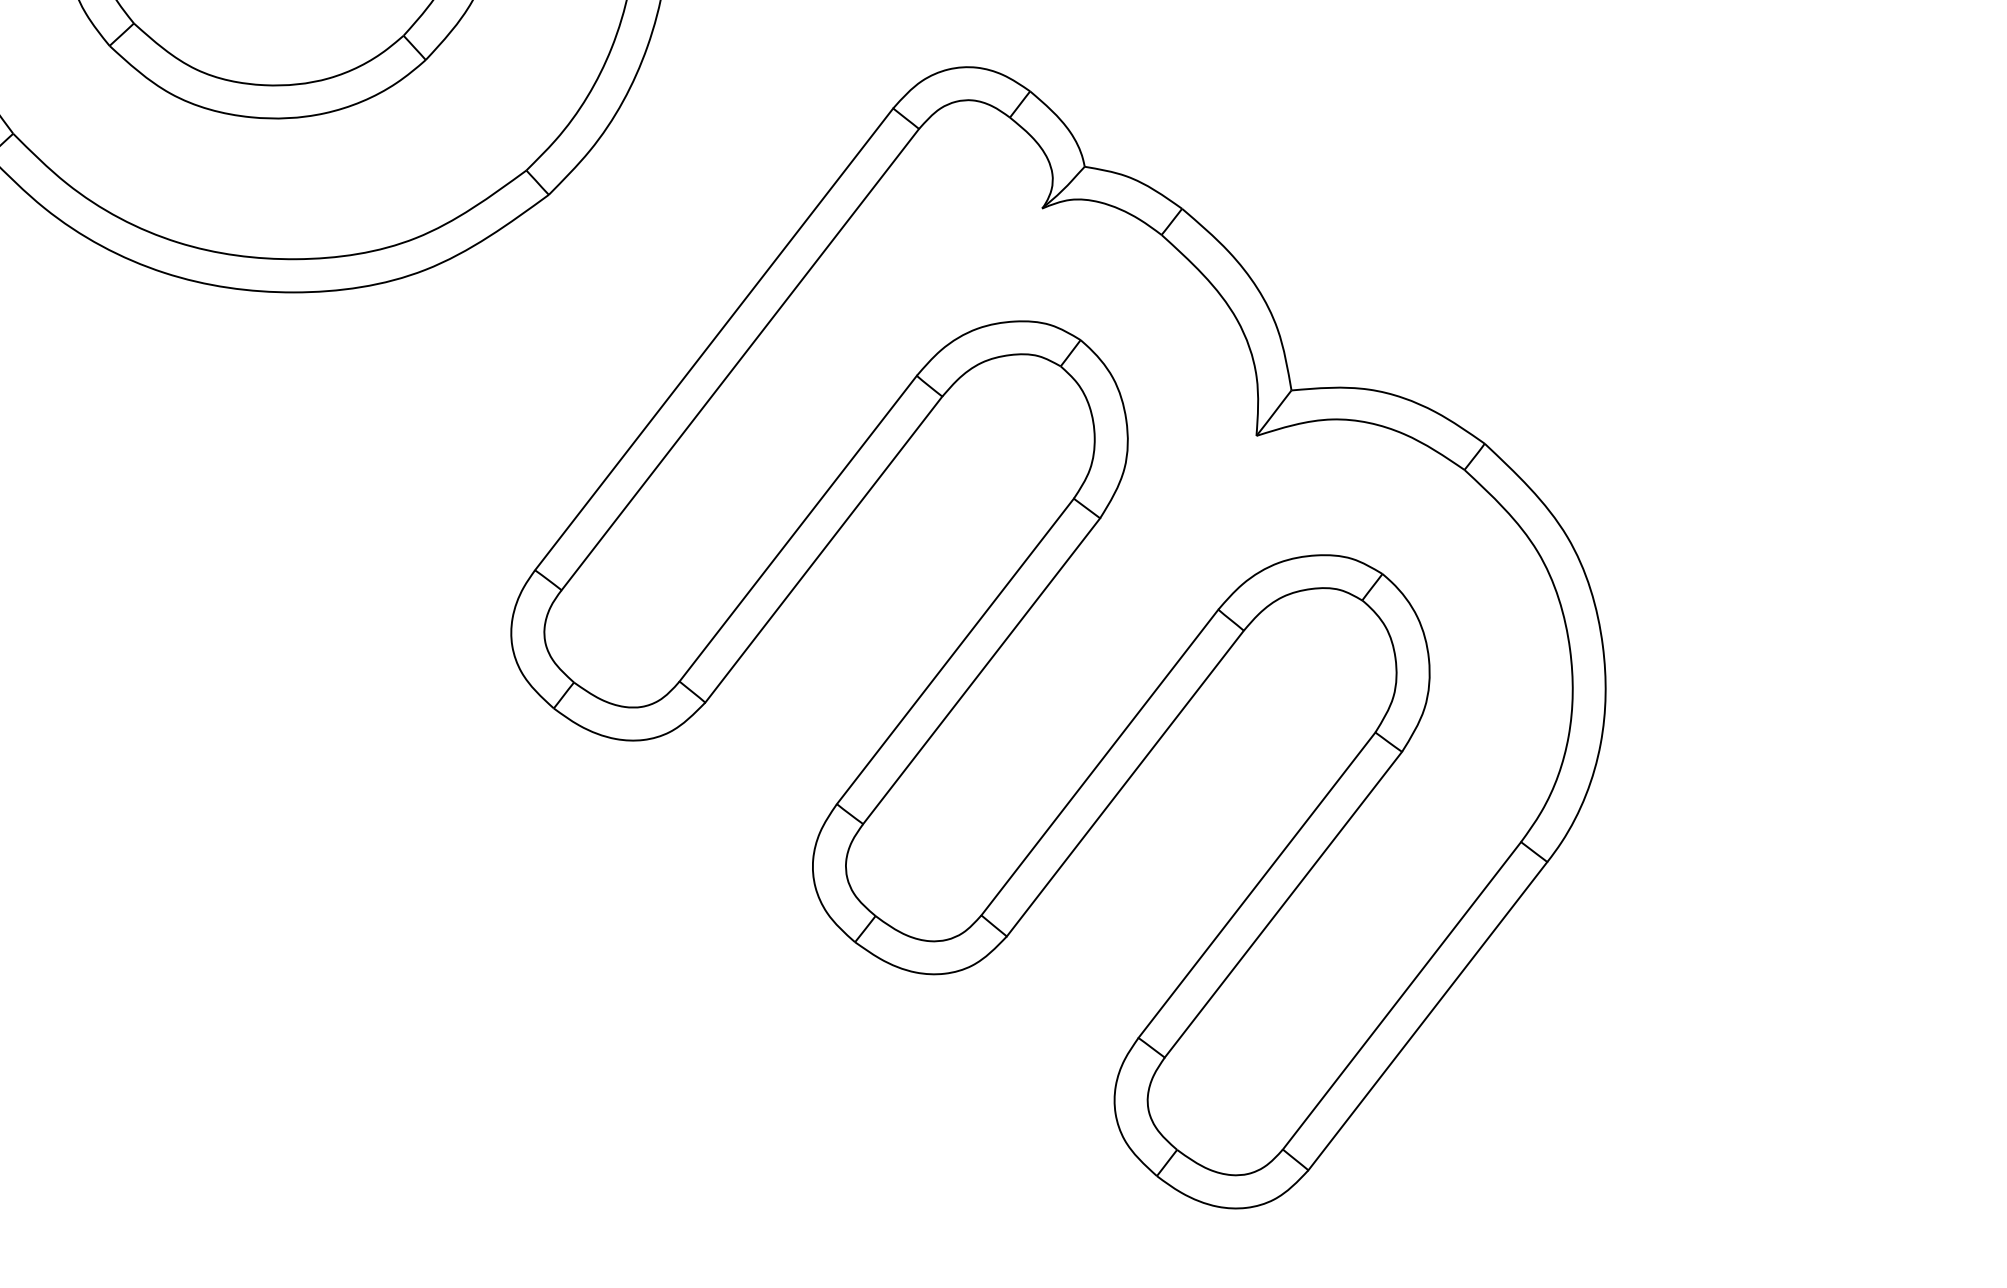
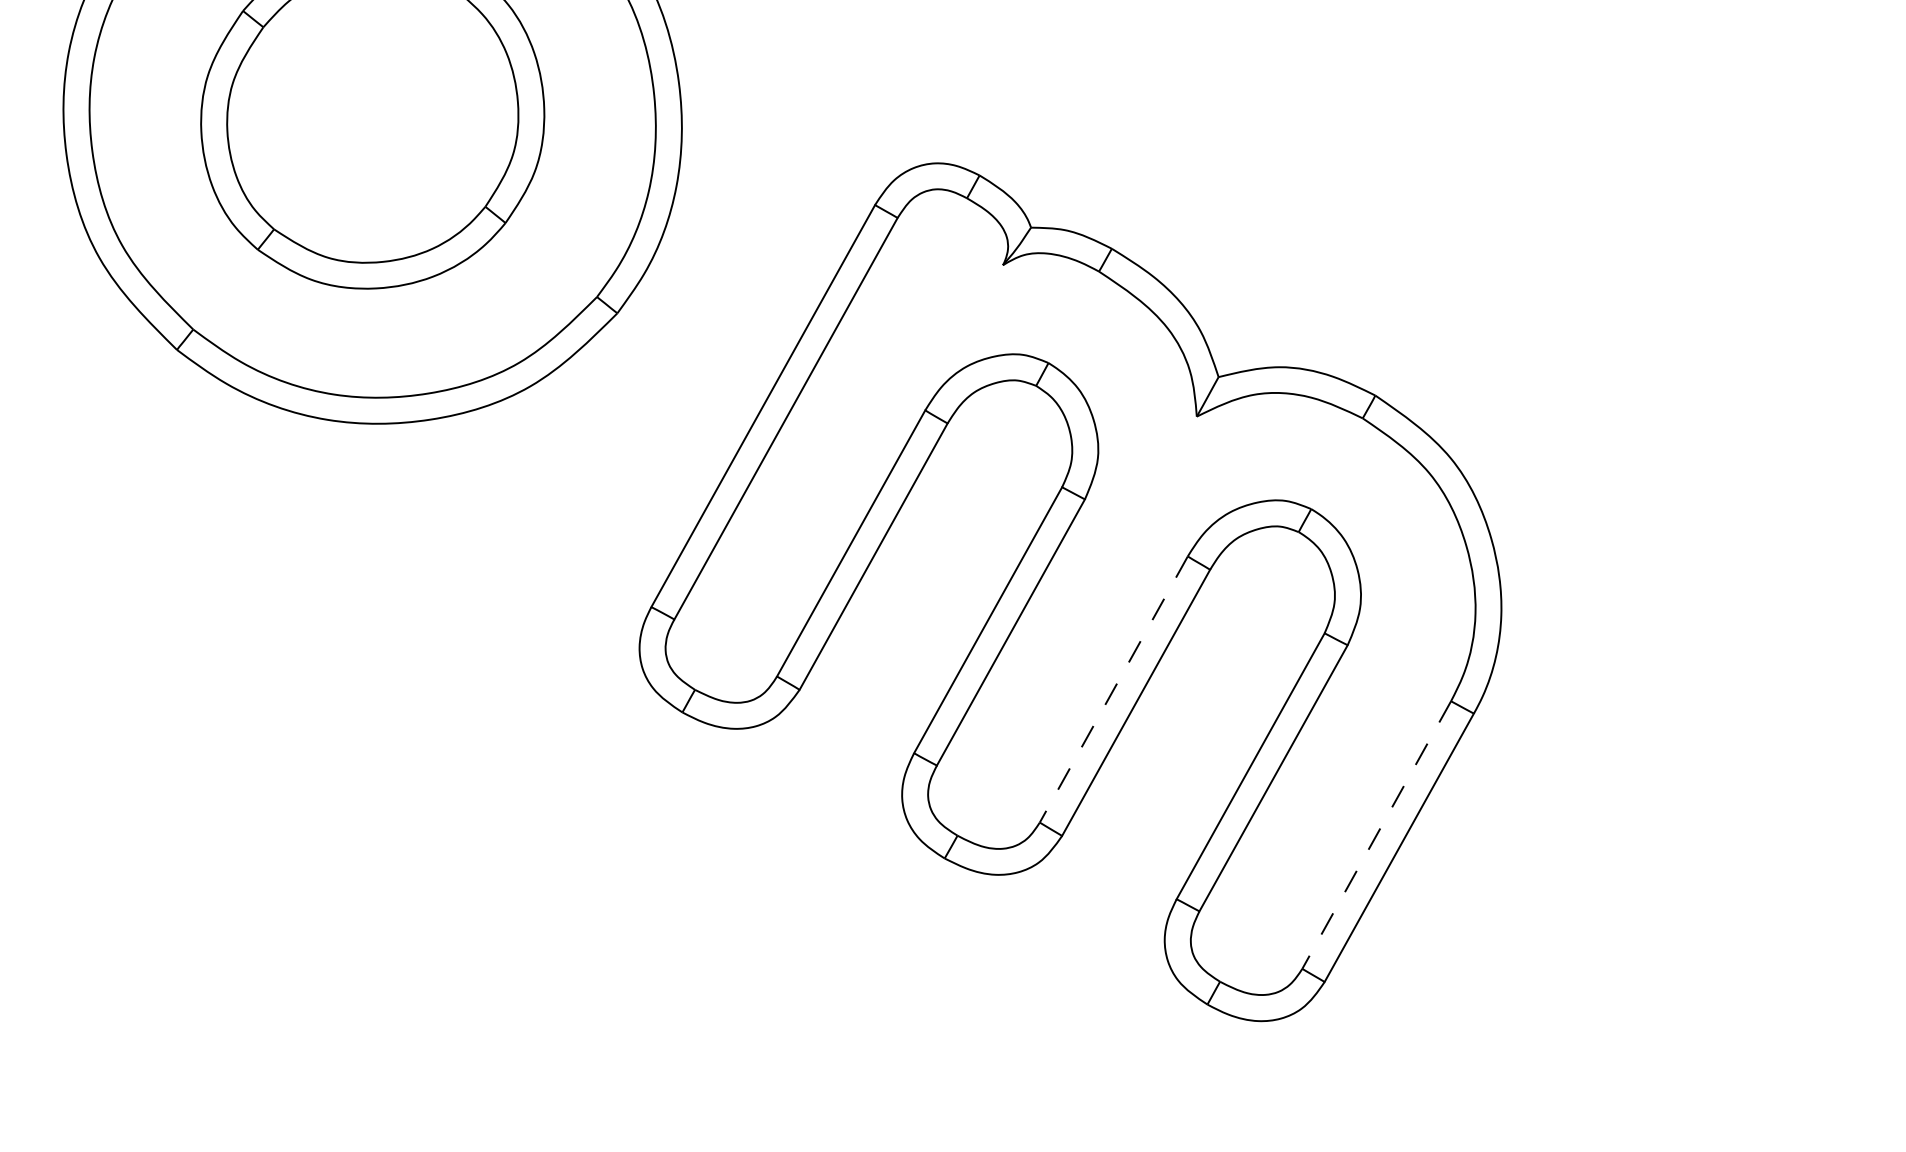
line: (1099, 762) -> (1113, 689), solid -> dashed
line: (1401, 996) -> (1376, 835), solid -> dashed

